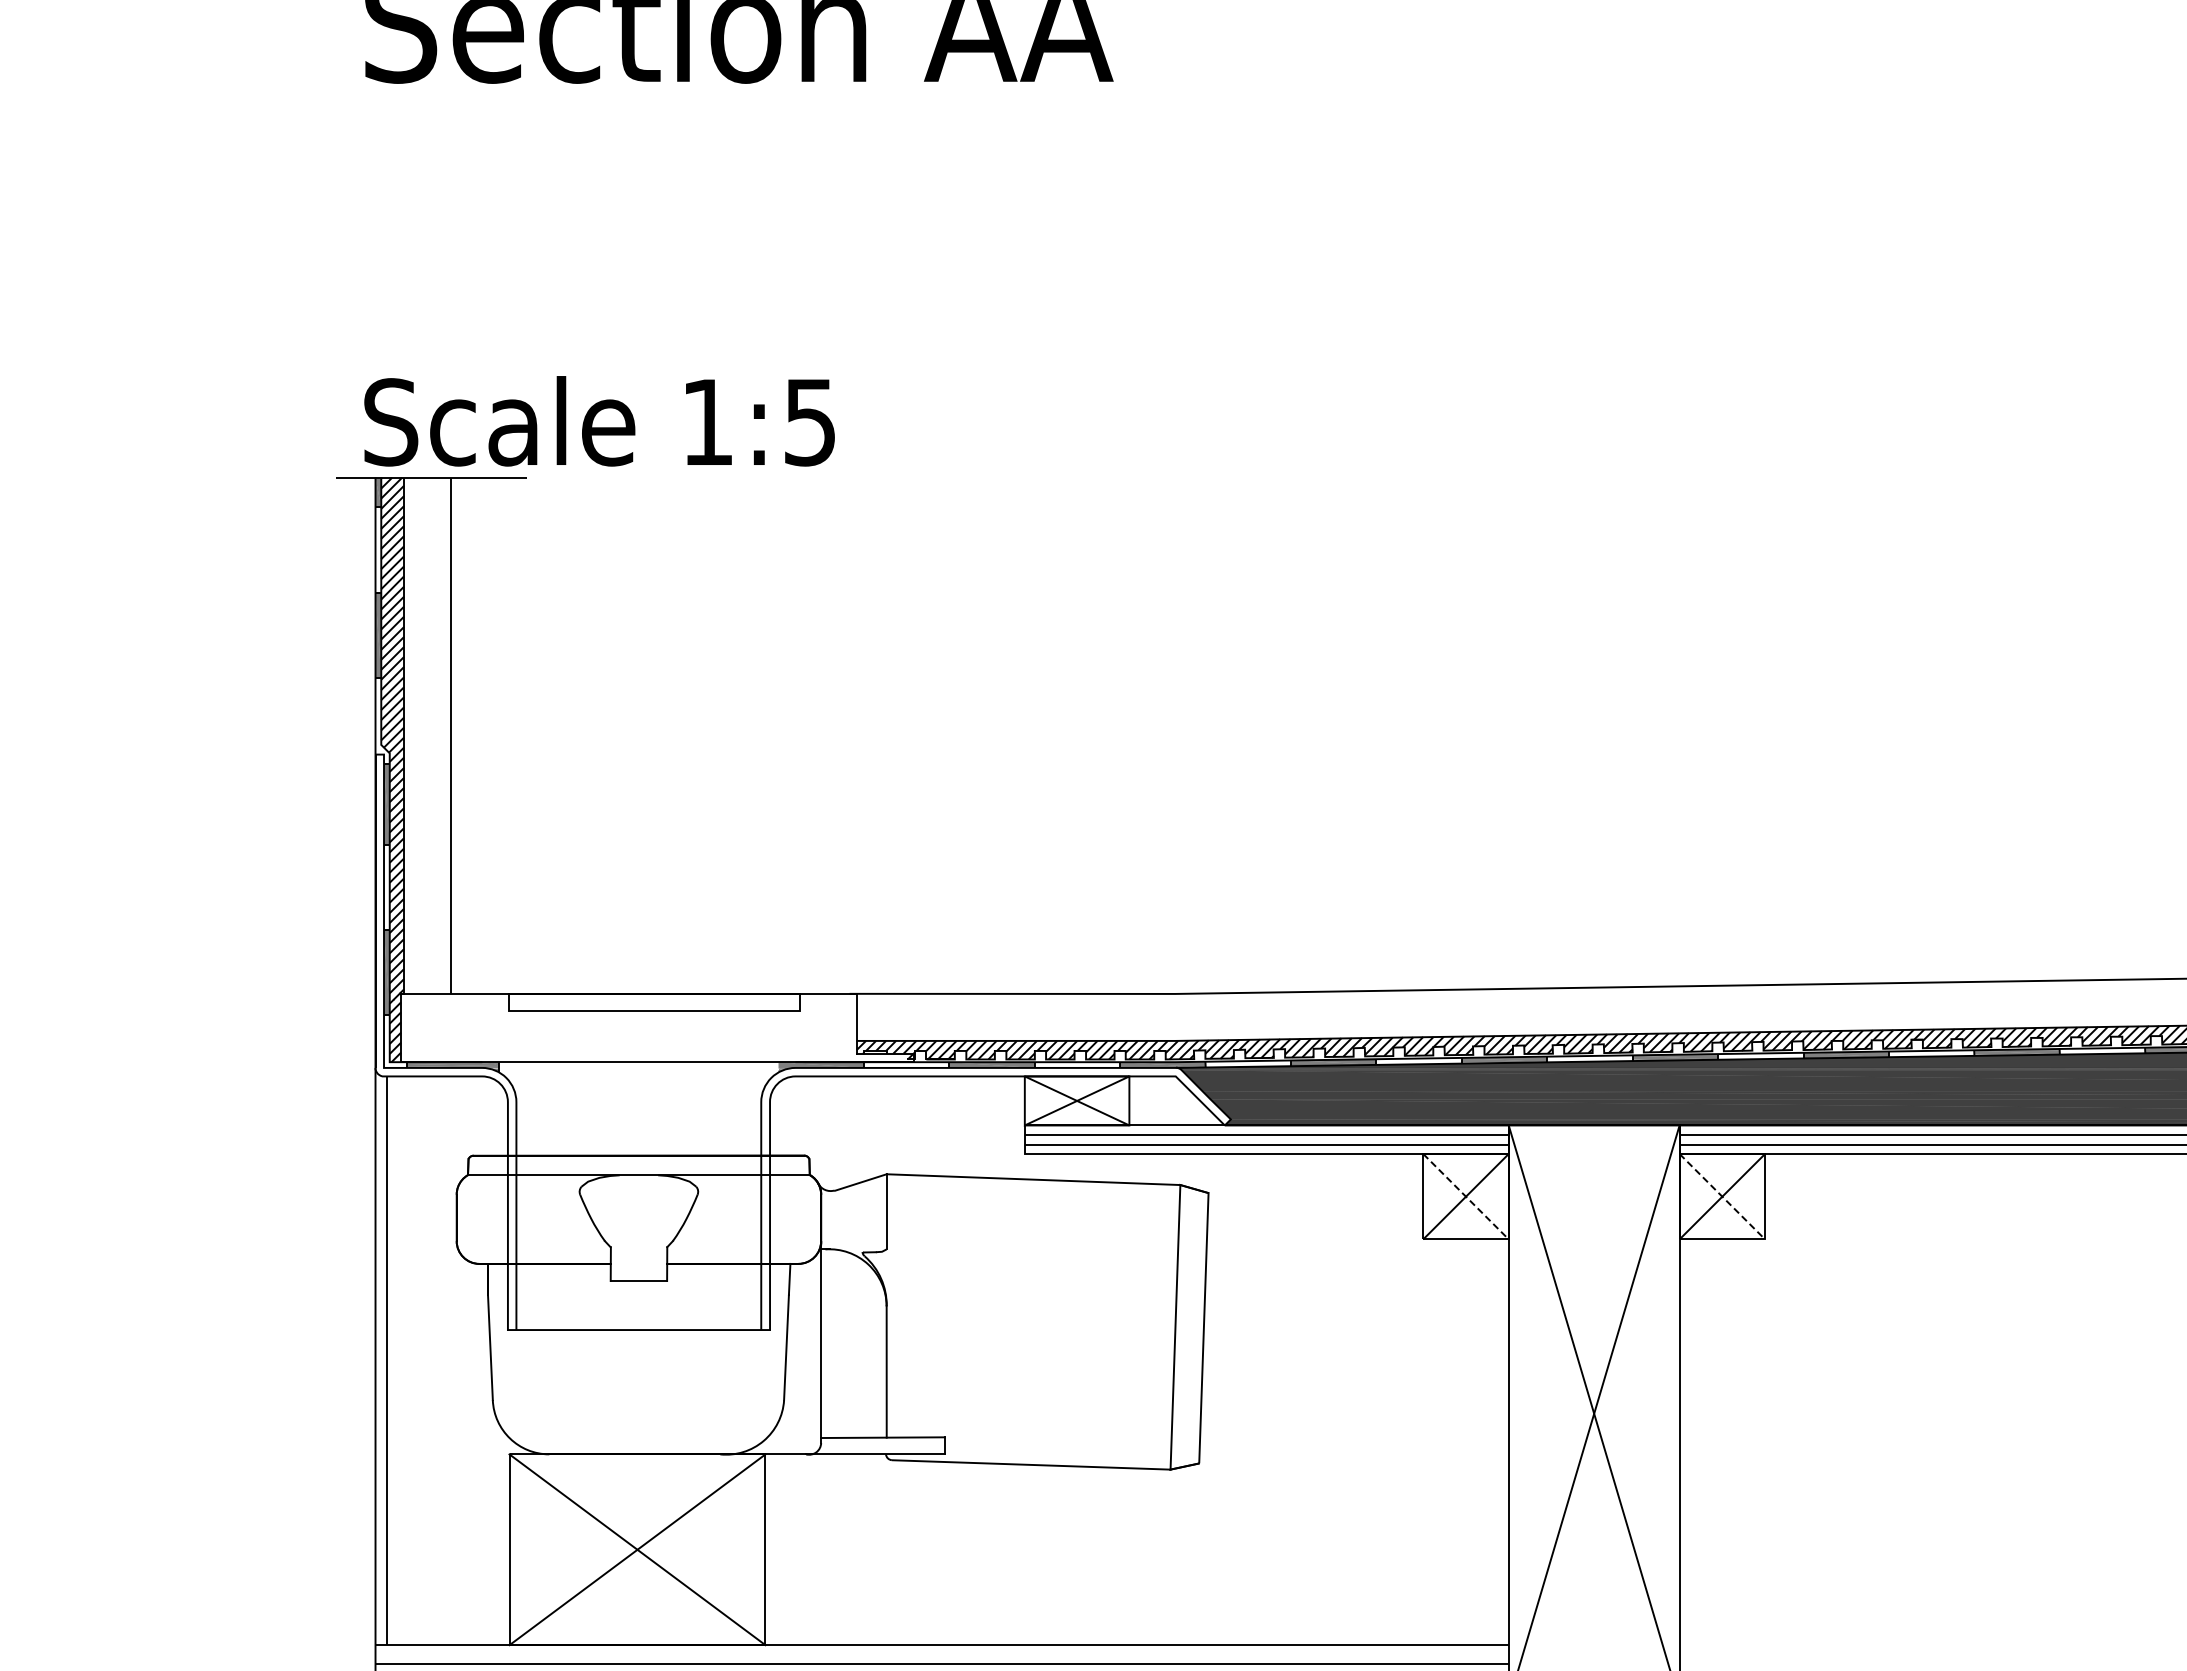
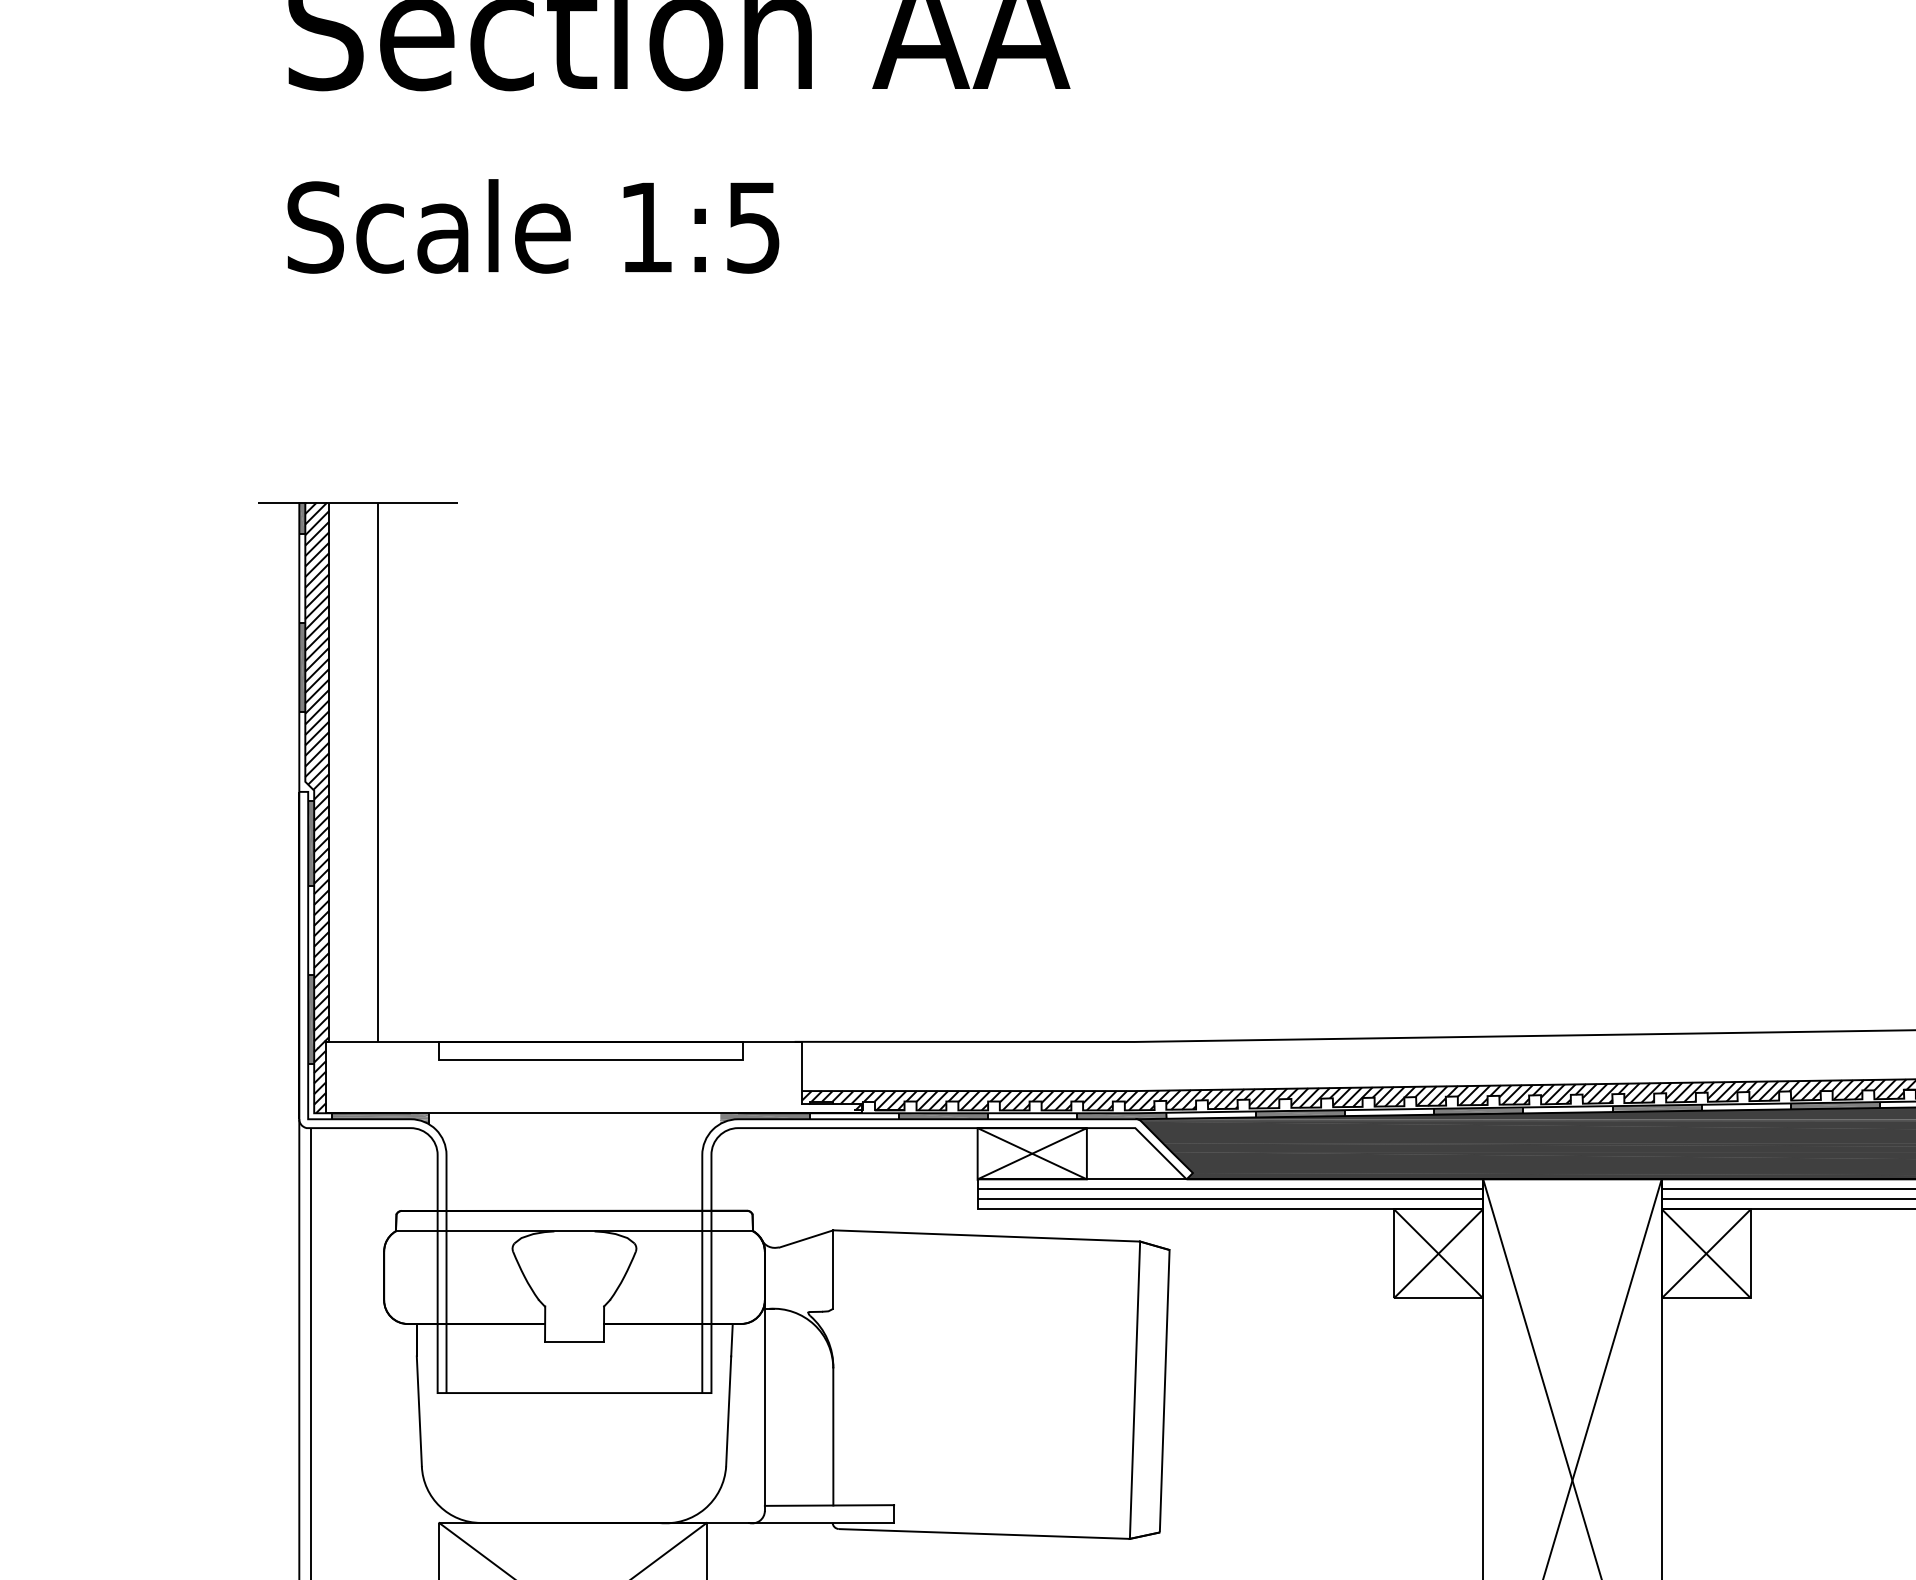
text: (599, 421) -> (533, 226), moved
line: (1466, 1197) -> (1439, 1254), dashed -> solid
line: (1722, 1197) -> (1706, 1254), dashed -> solid

